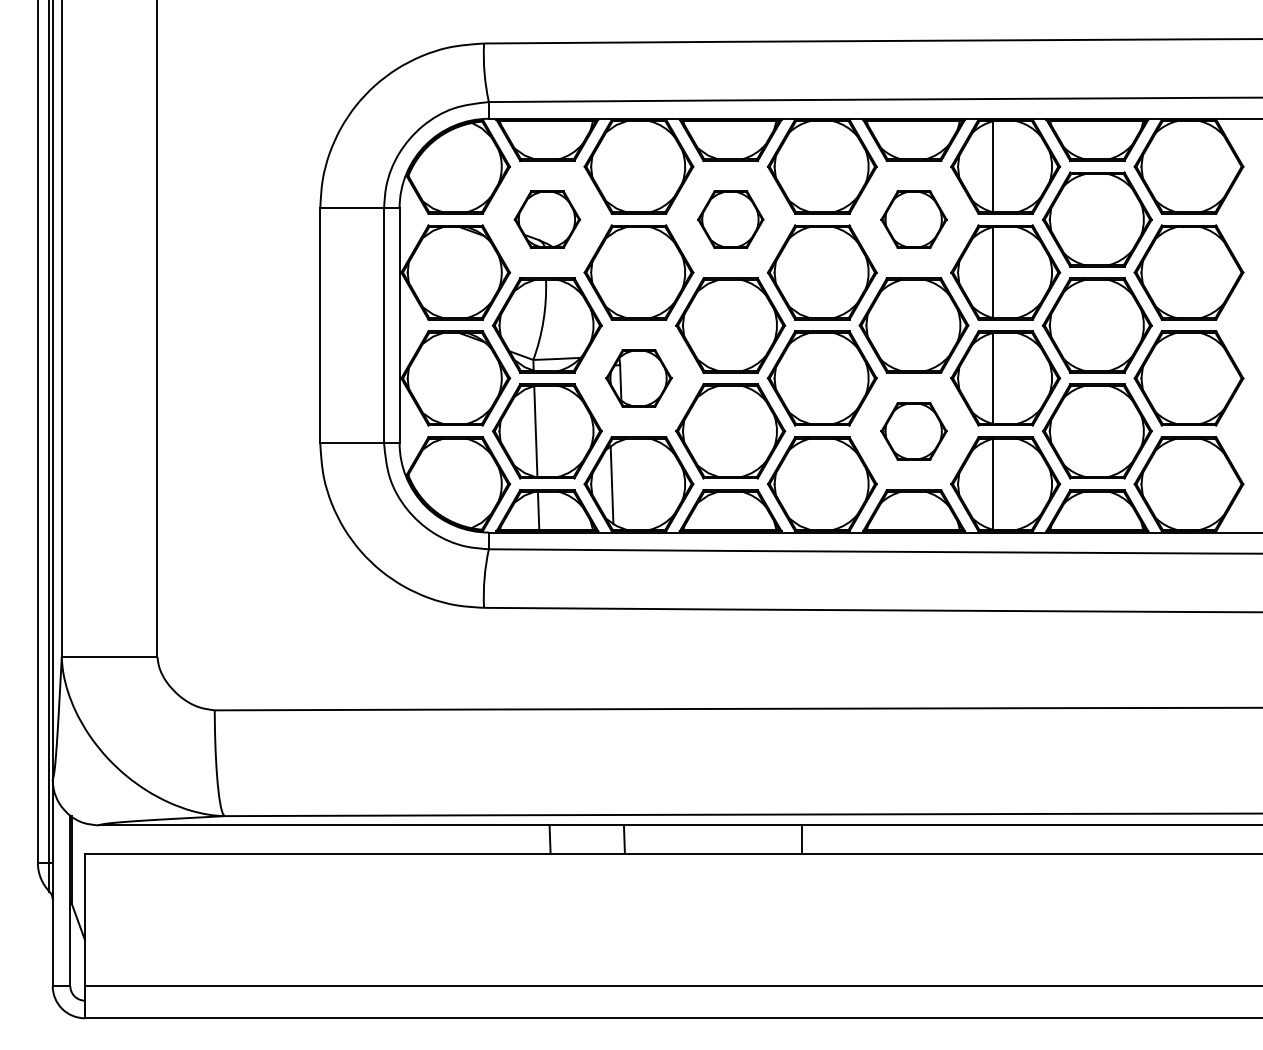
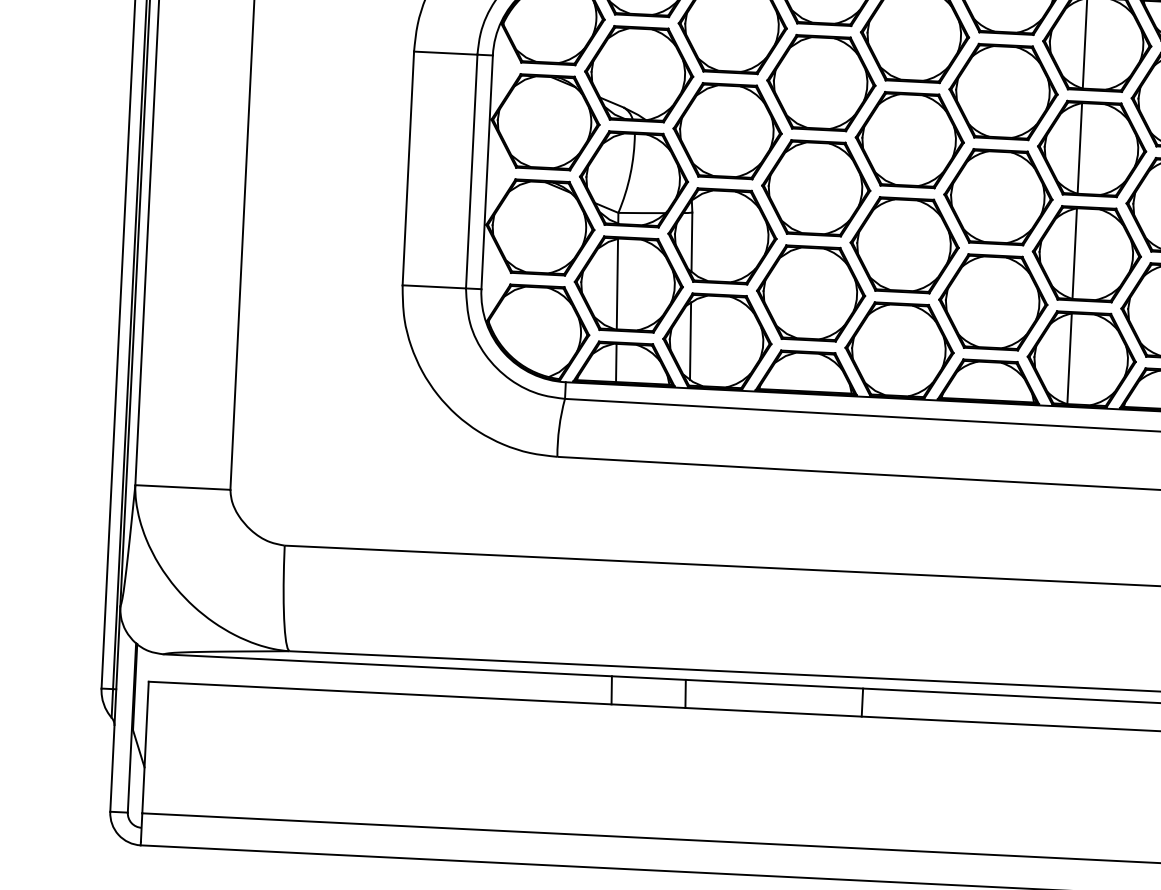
part: (547, 219) -> (639, 73), size x1.67
part: (730, 219) -> (821, 82), size x1.67
part: (913, 219) -> (1003, 91), size x1.67
part: (638, 378) -> (722, 236), size x1.67
part: (913, 431) -> (992, 302), size x1.67

